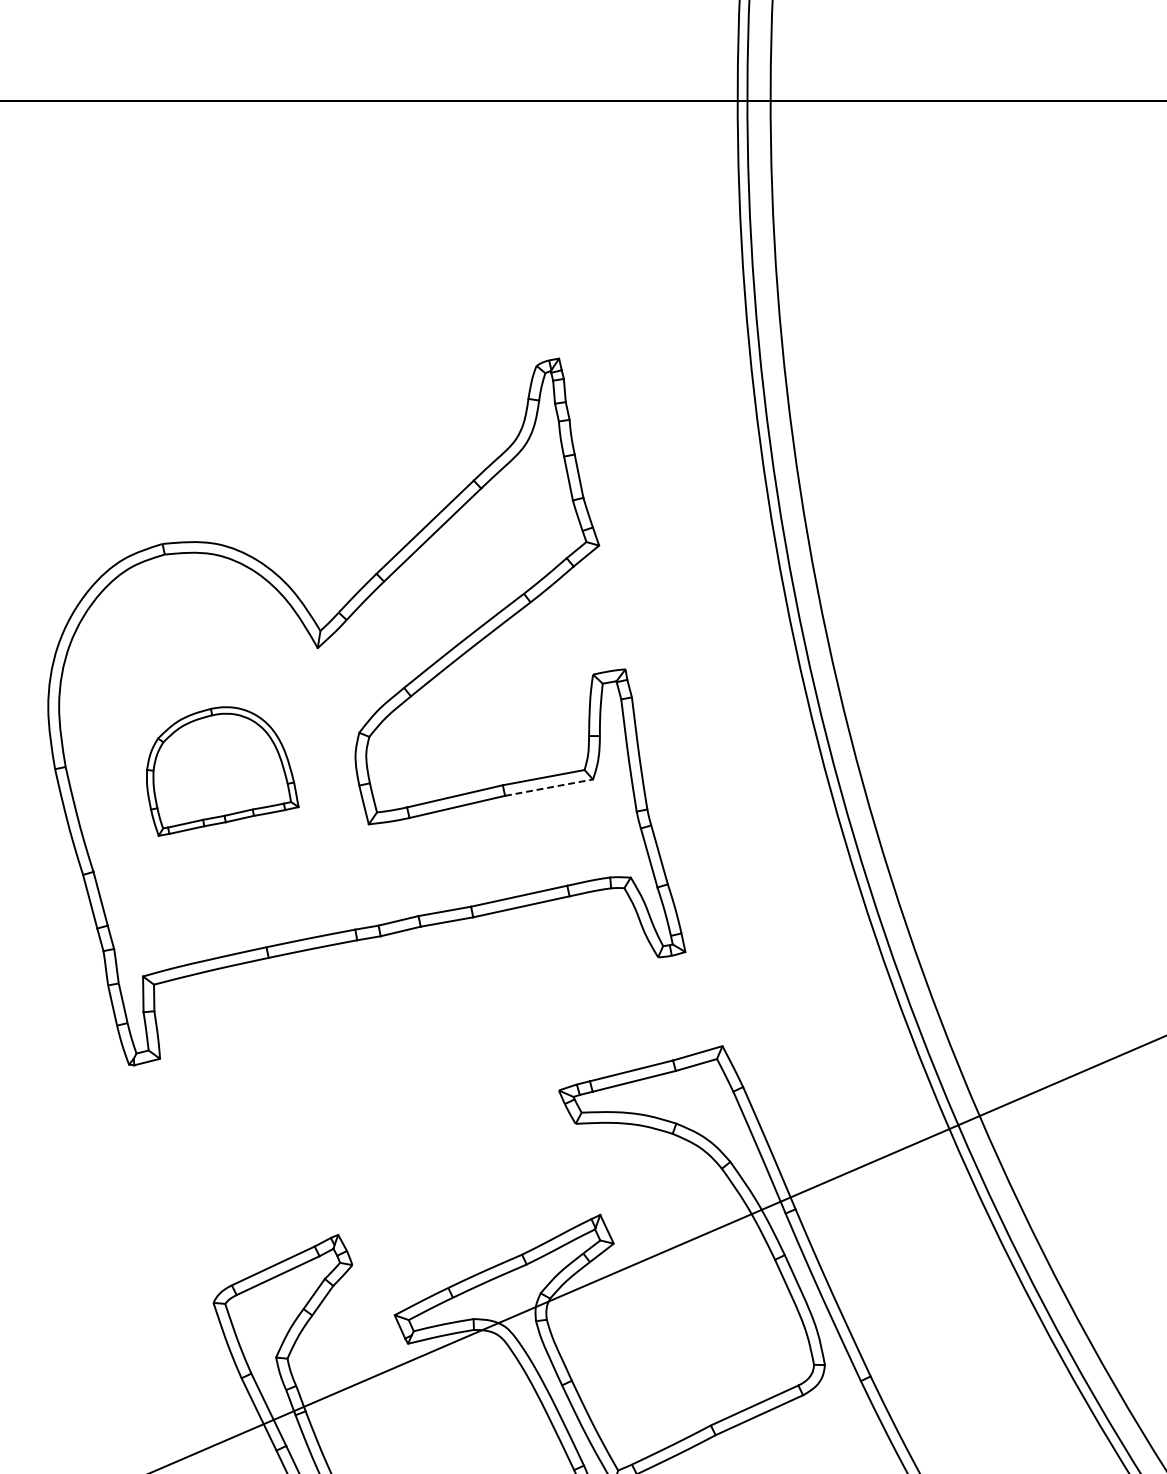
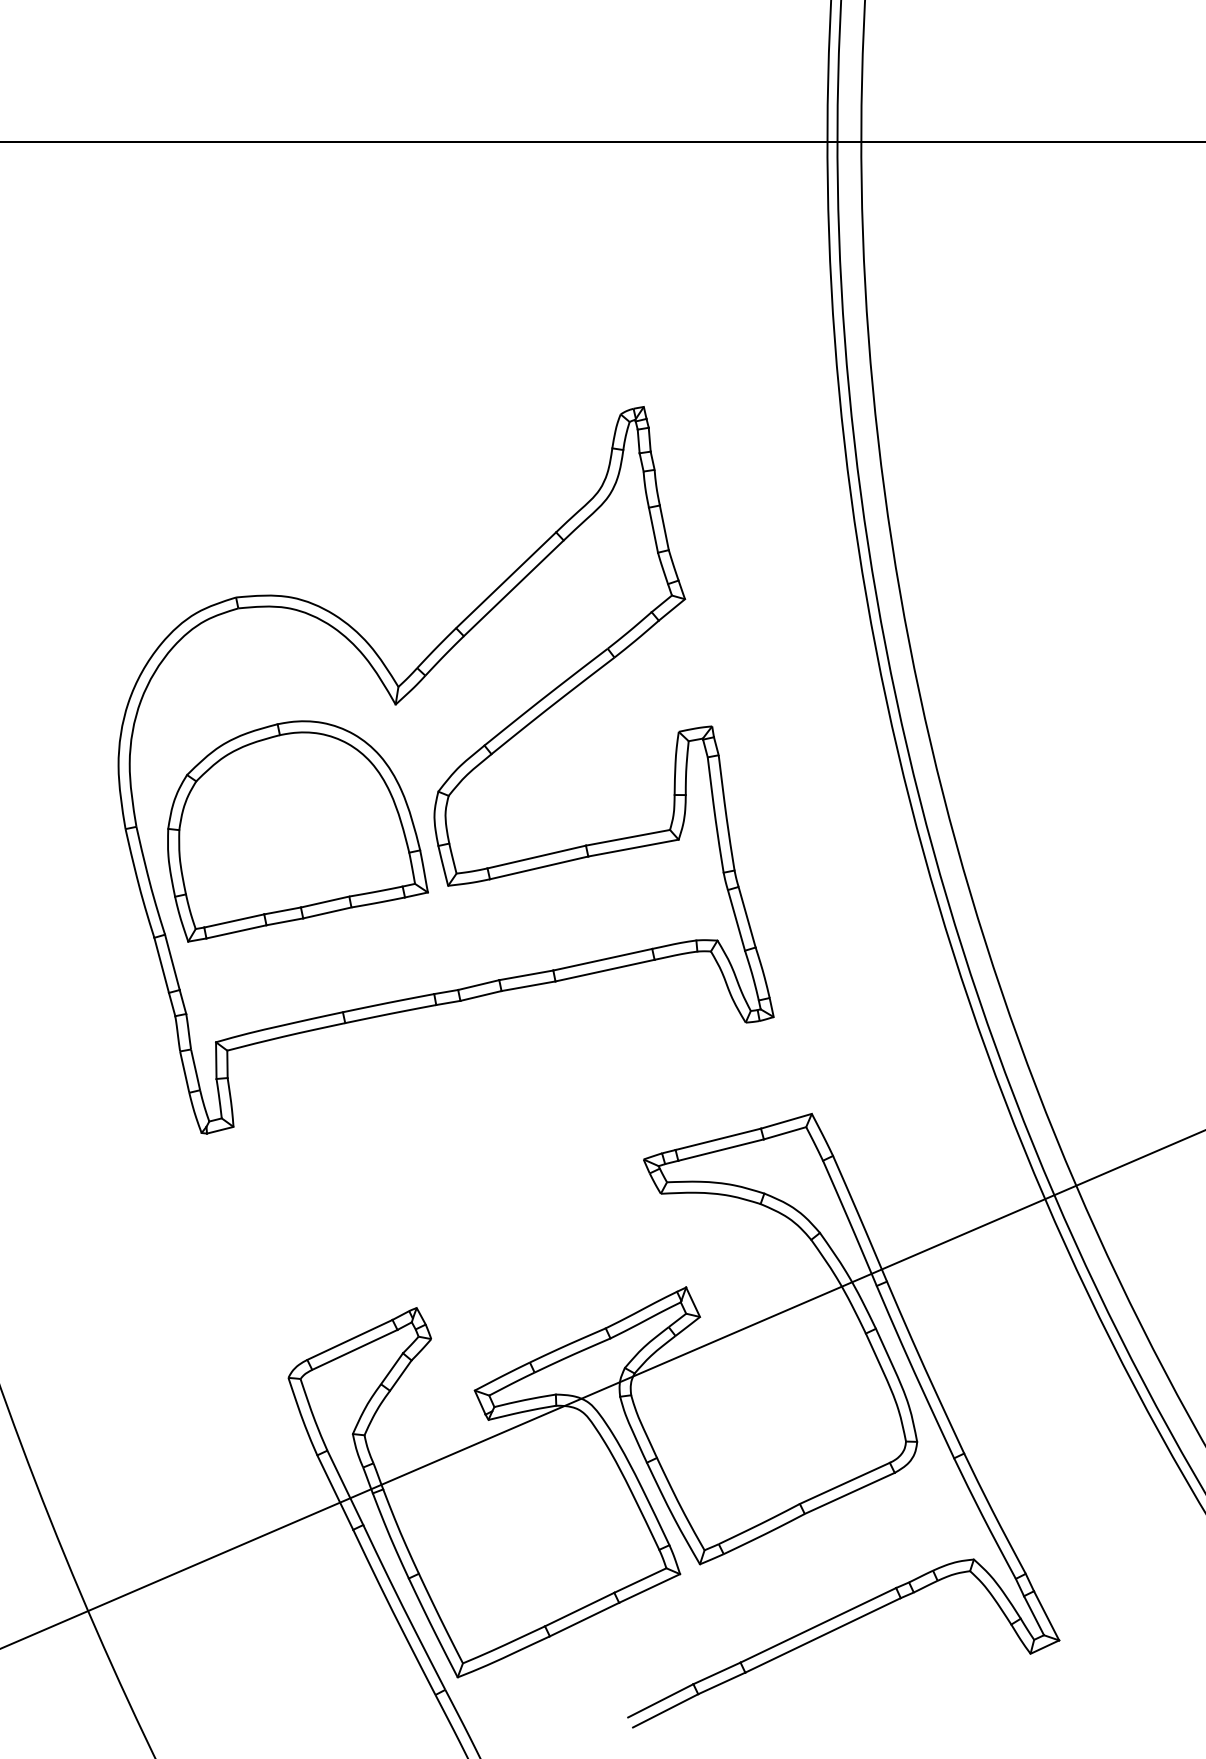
part: (222, 771) -> (297, 831), size x1.67
line: (549, 788) -> (633, 848), dashed -> solid

